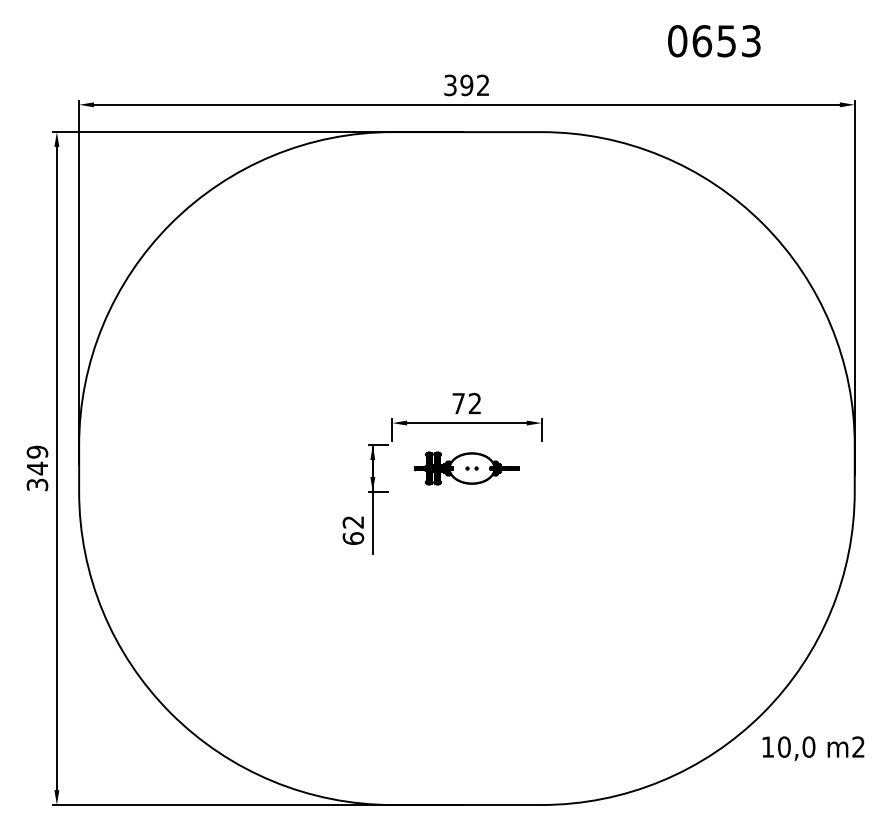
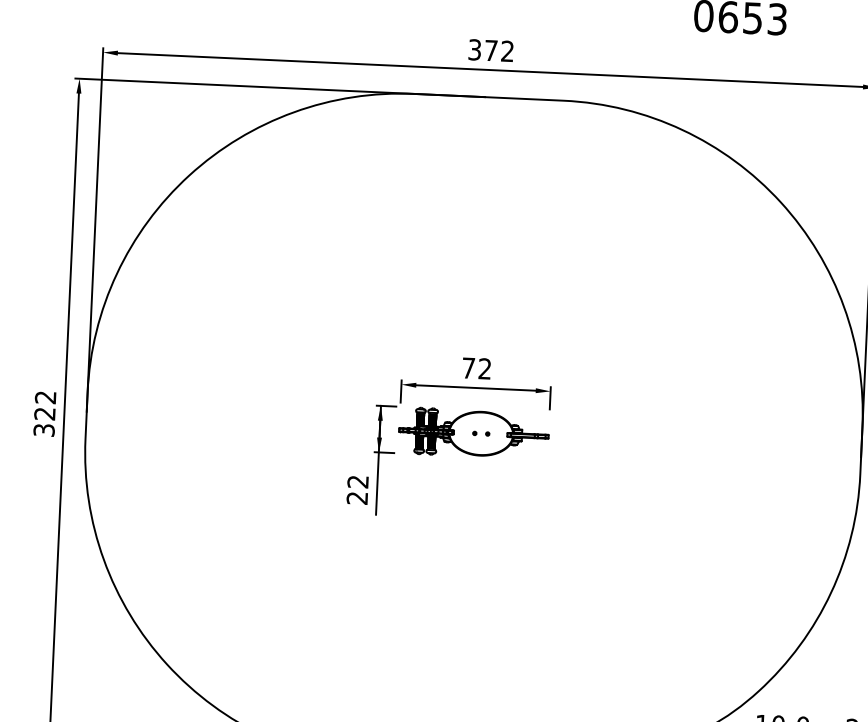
text: (466, 85) -> (490, 50), 392 -> 372
text: (37, 460) -> (45, 405), 349 -> 322
part: (466, 468) -> (473, 433), size x1.43
text: (353, 538) -> (357, 498), 62 -> 22

